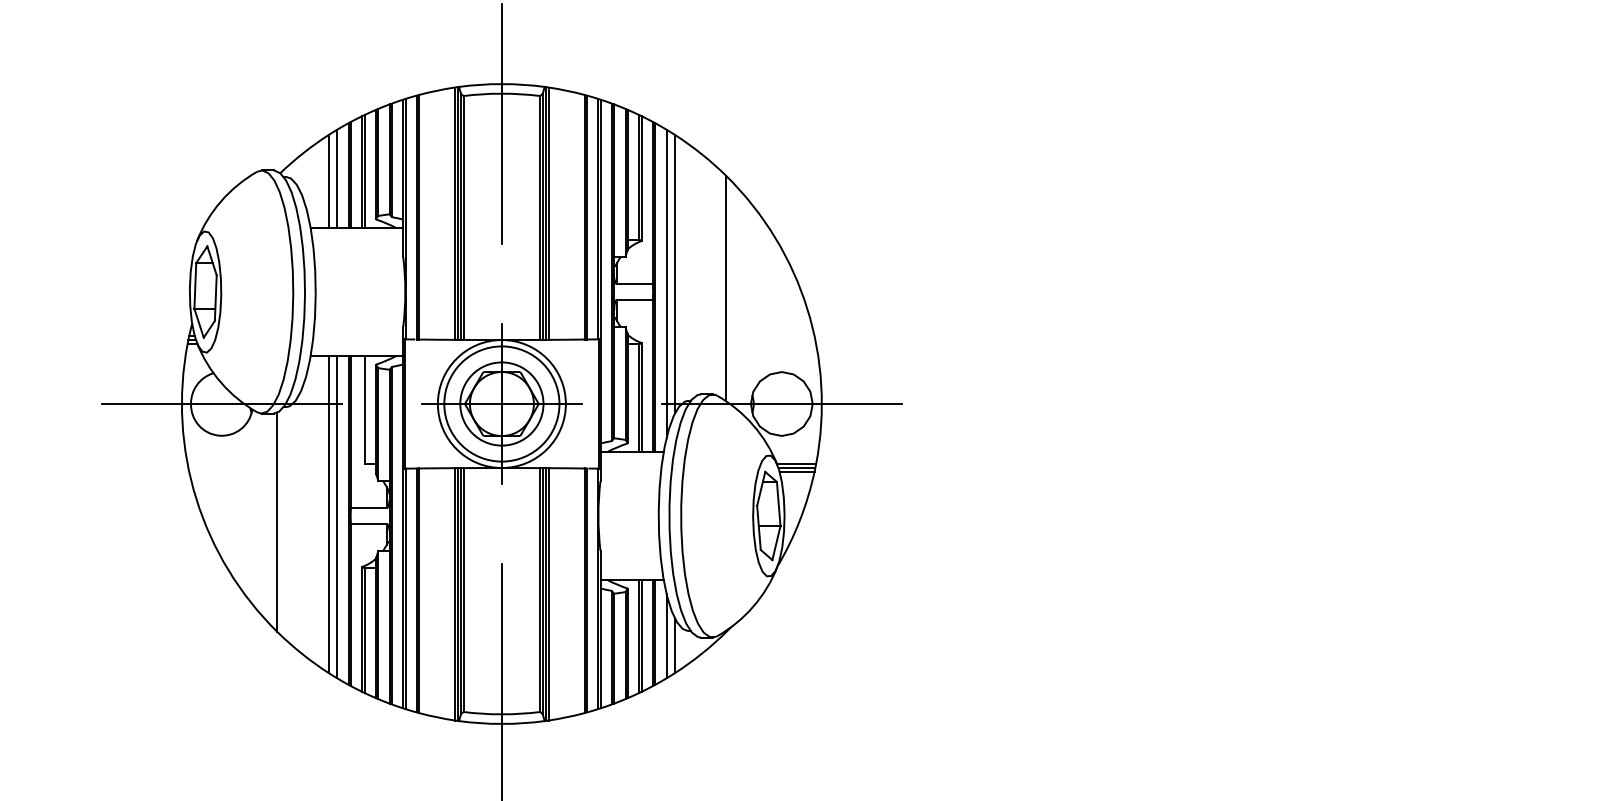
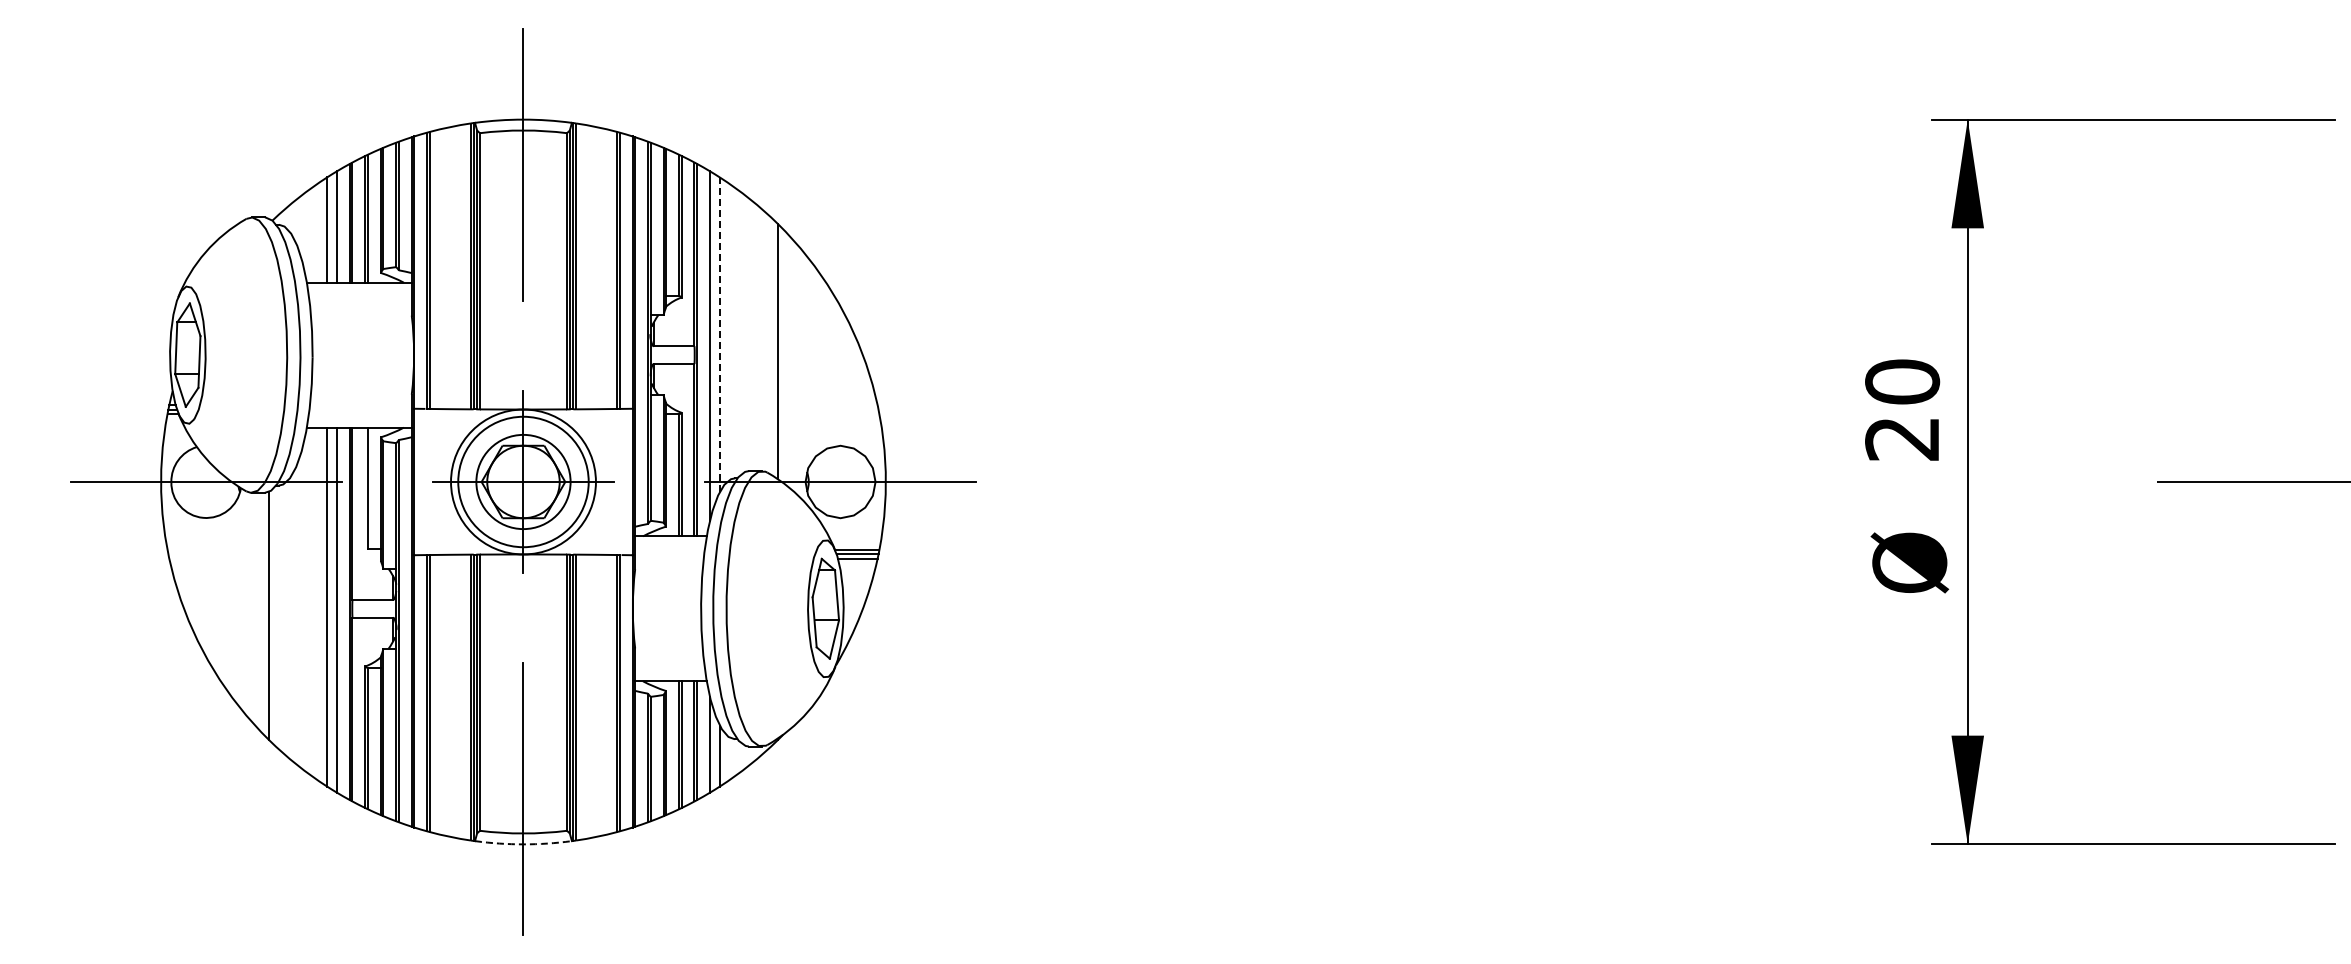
line: (674, 274) -> (719, 335), solid -> dashed
arc: (501, 724) -> (523, 844), solid -> dashed

